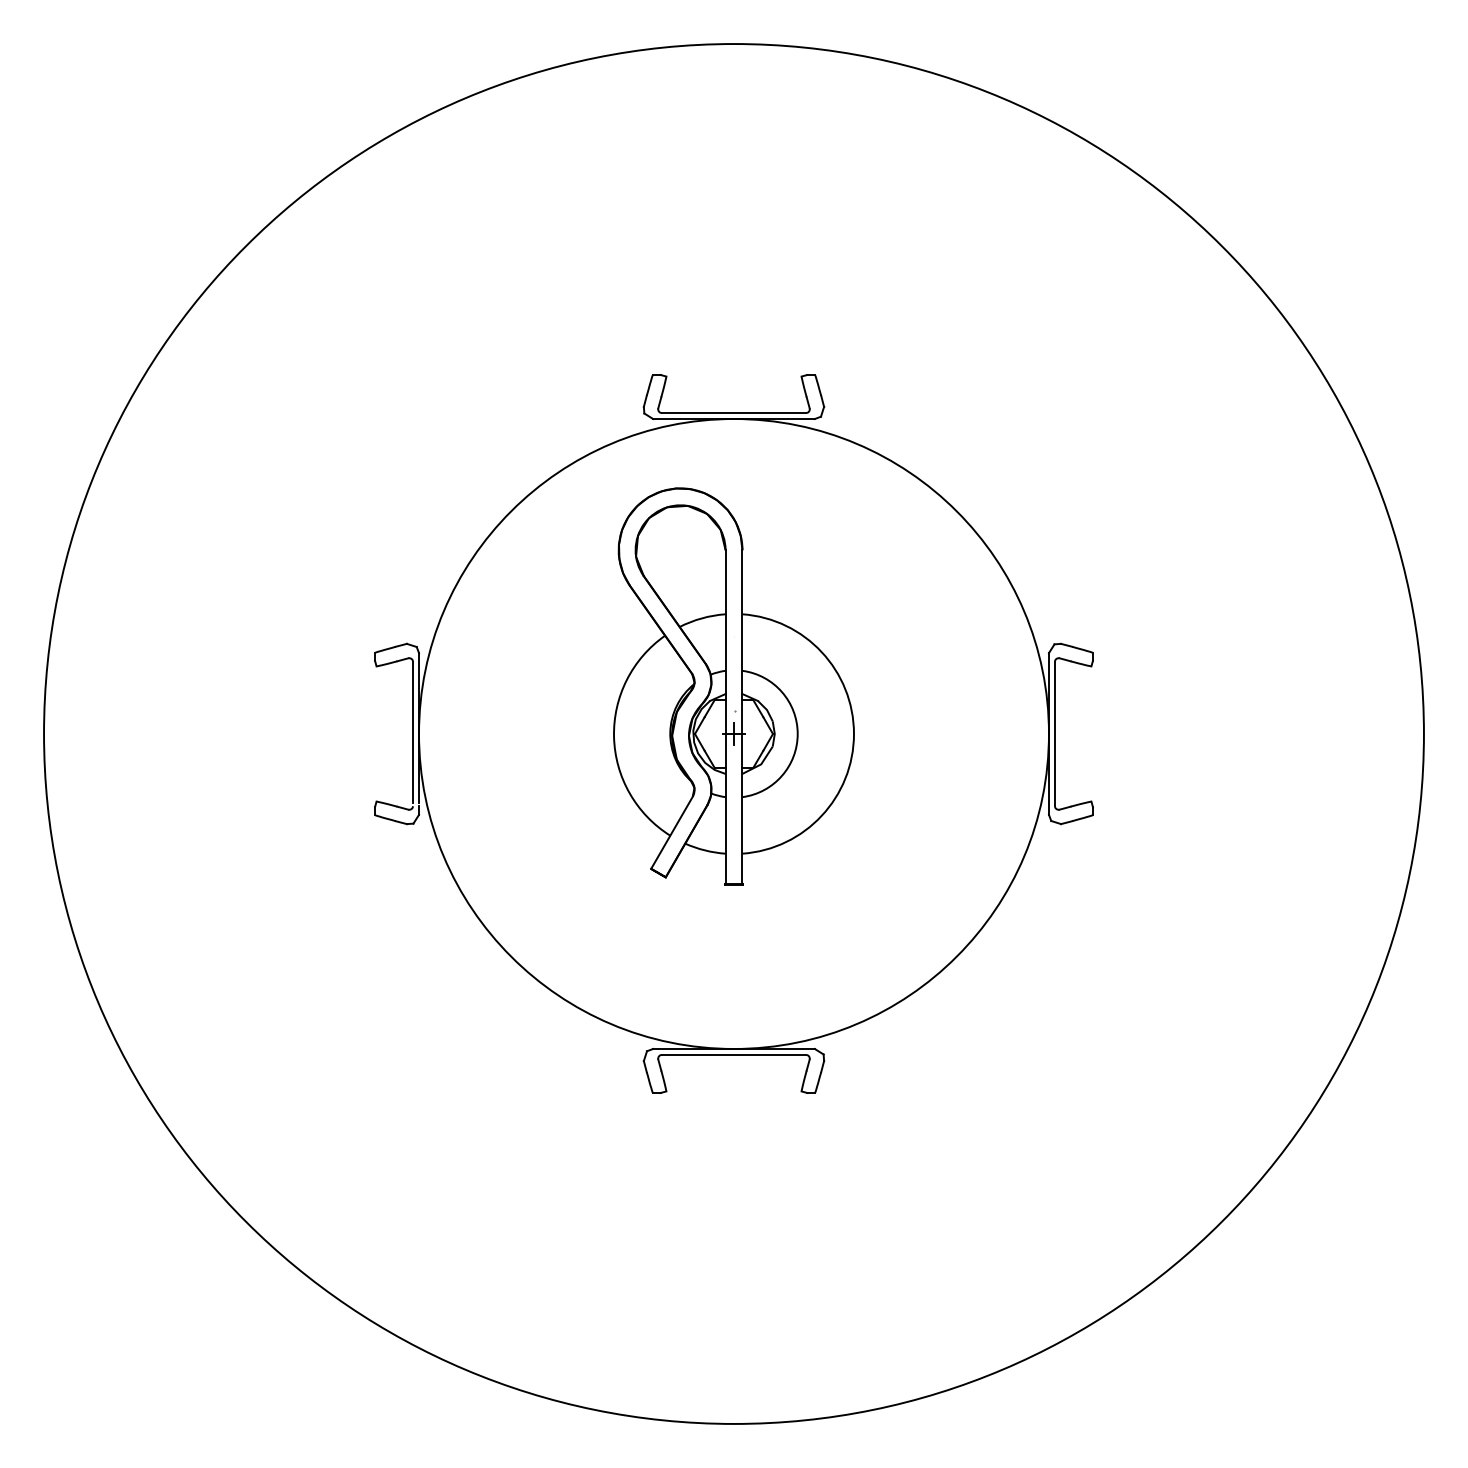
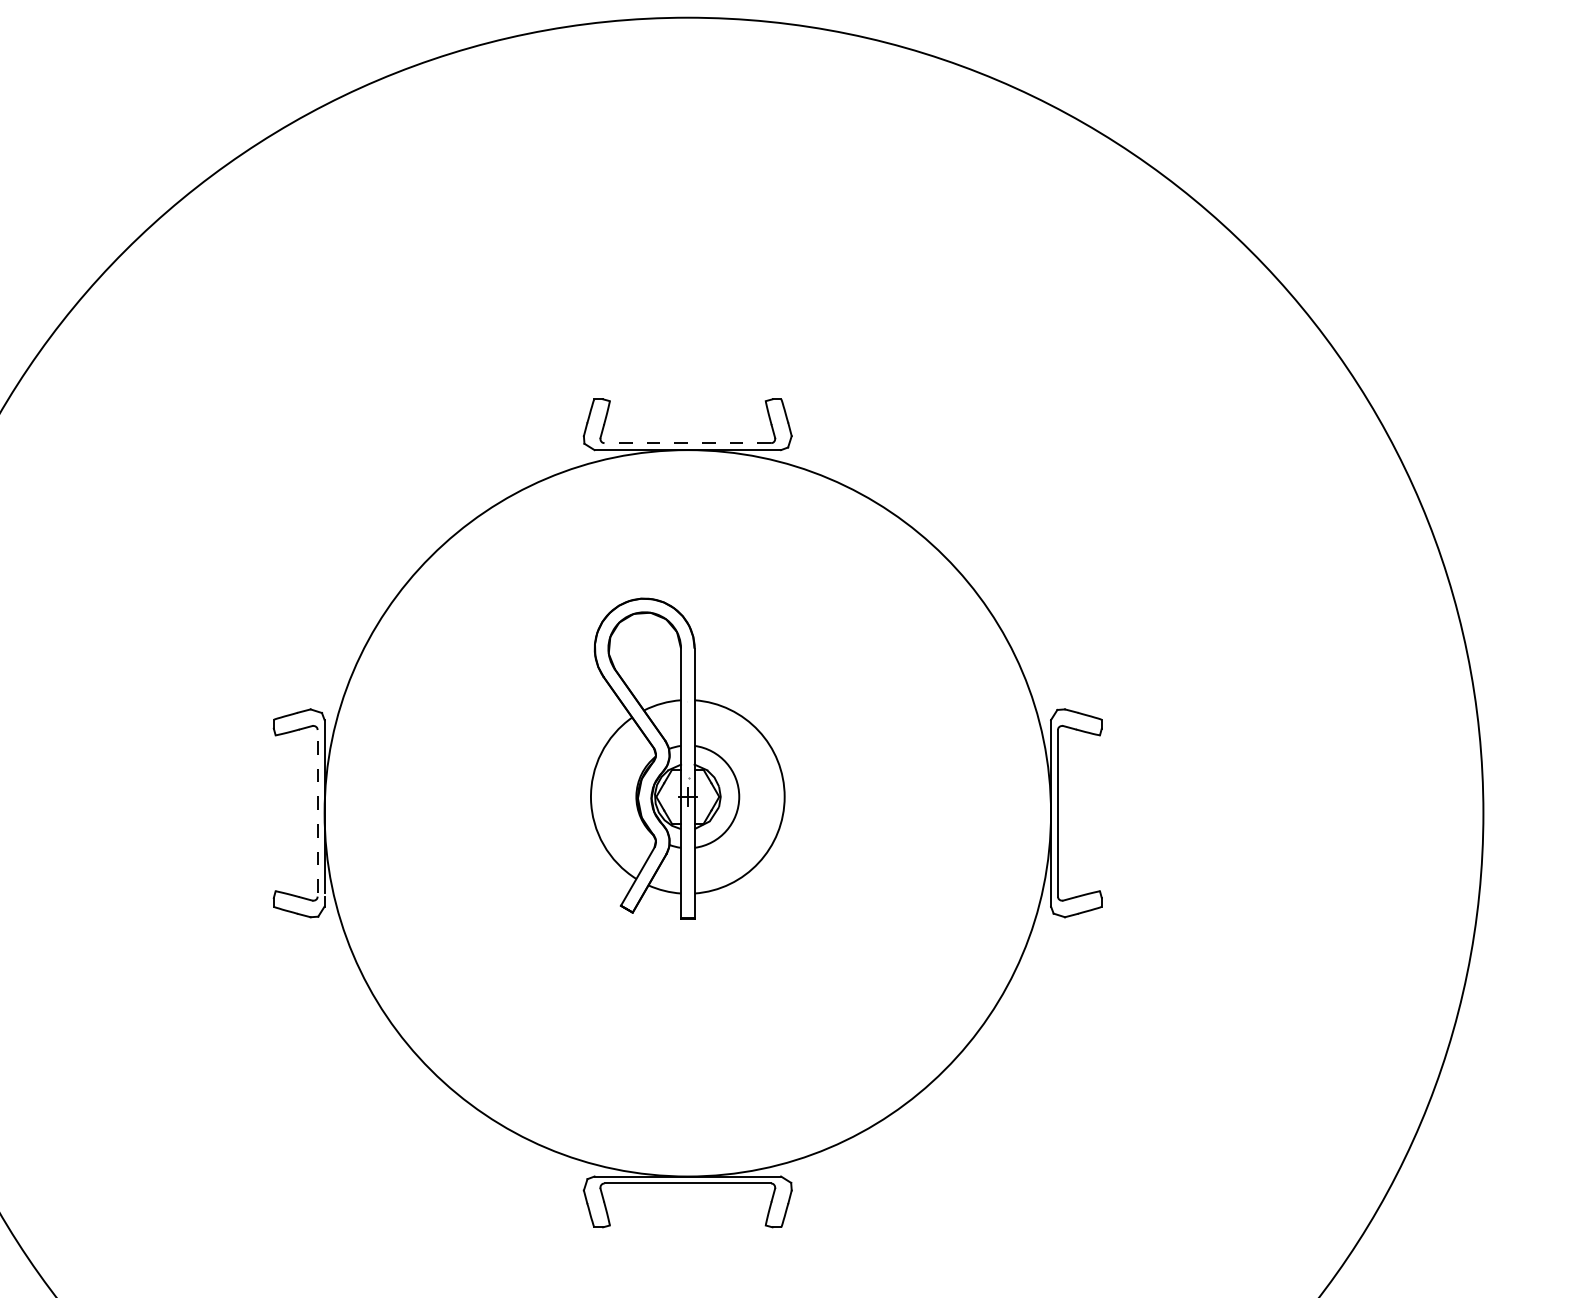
line: (733, 413) -> (687, 443), solid -> dashed
part: (733, 686) -> (687, 758), size x0.7
line: (413, 732) -> (318, 811), solid -> dashed

